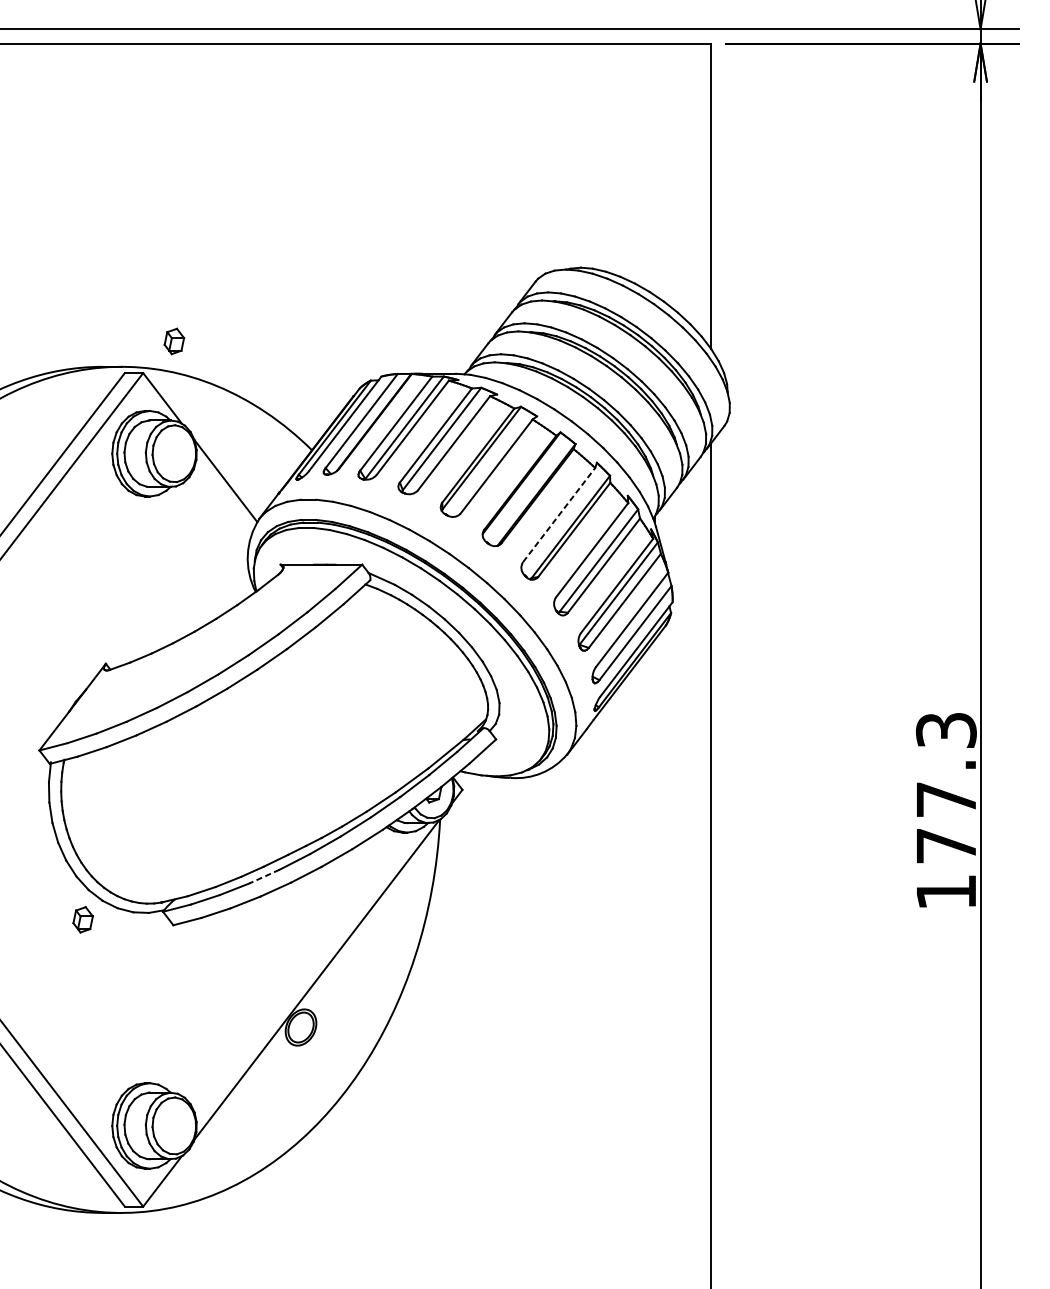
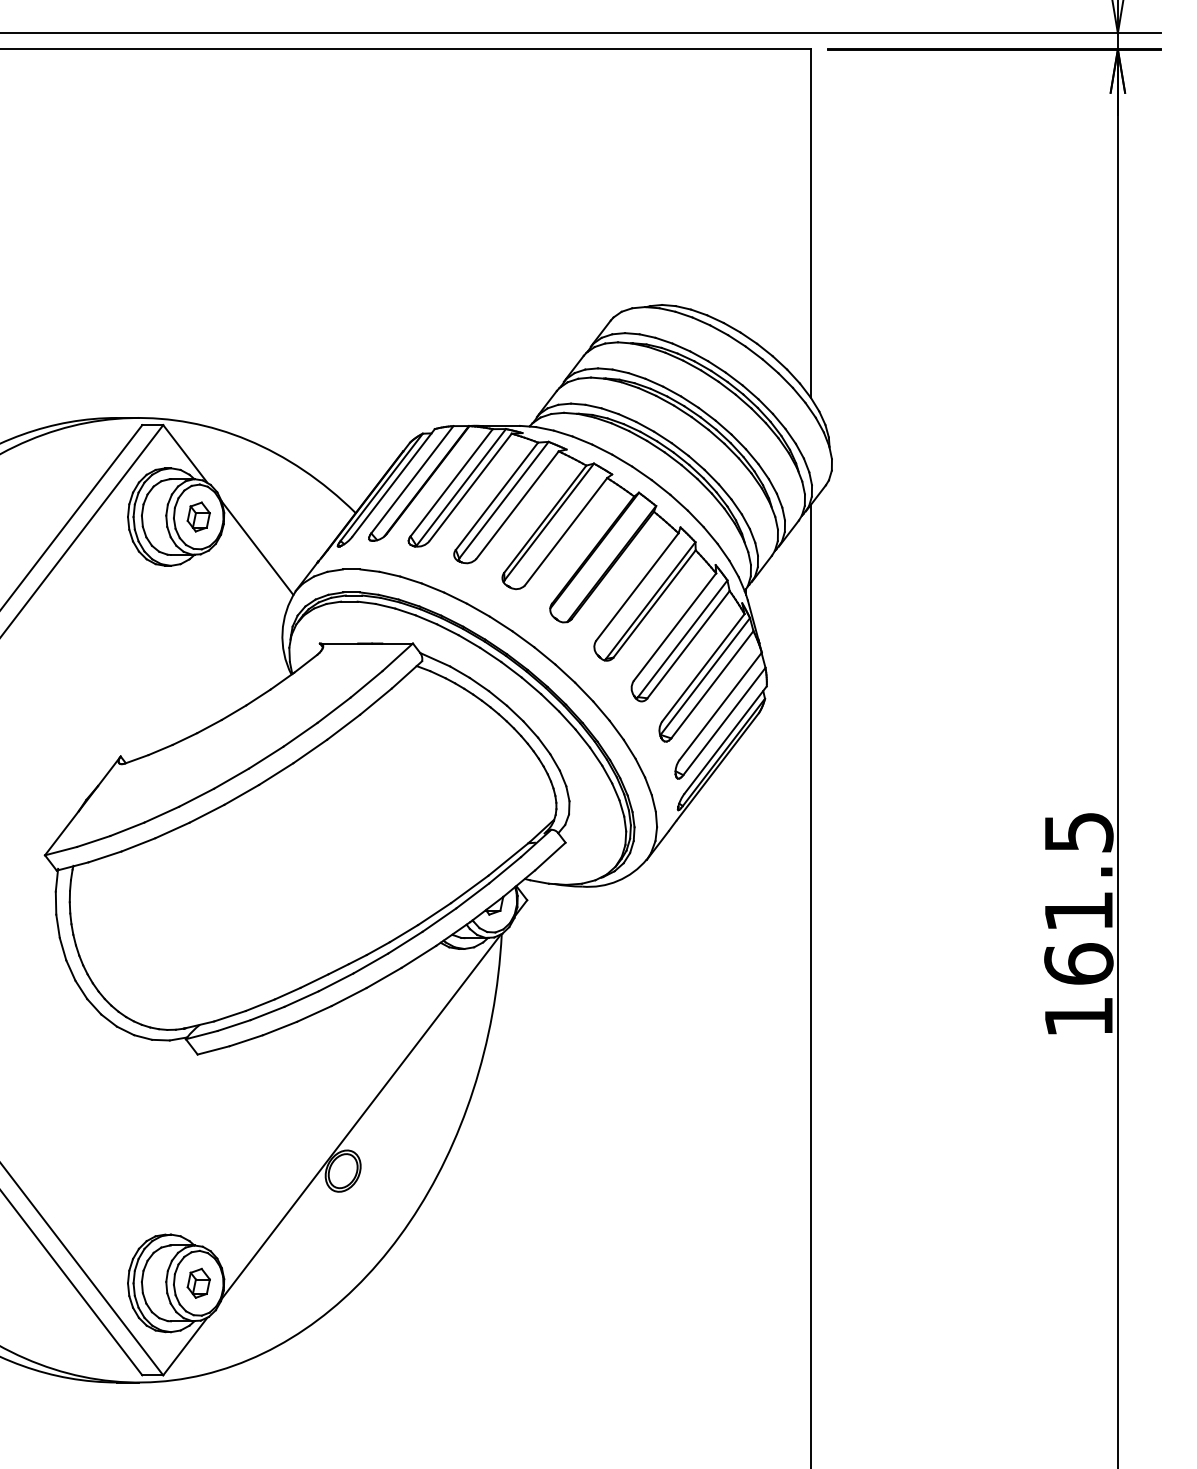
part: (174, 340) -> (198, 516), moved
line: (559, 514) -> (637, 586), dashed -> solid
text: (946, 788) -> (1078, 898), 177.3 -> 161.5
line: (264, 876) -> (301, 999), dashed -> solid
part: (82, 919) -> (198, 1282), moved

